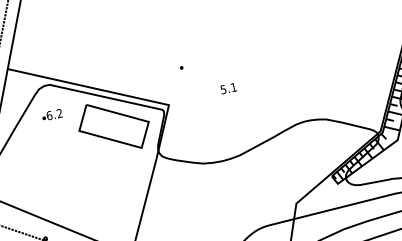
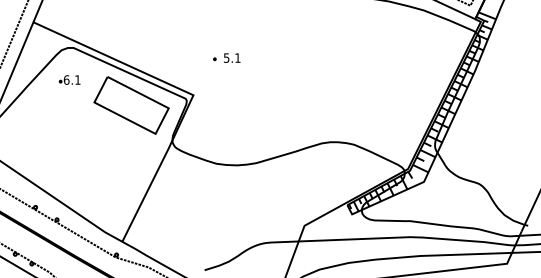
text: (228, 87) -> (232, 57), moved
text: (59, 113) -> (77, 79), 6.2 -> 6.1

